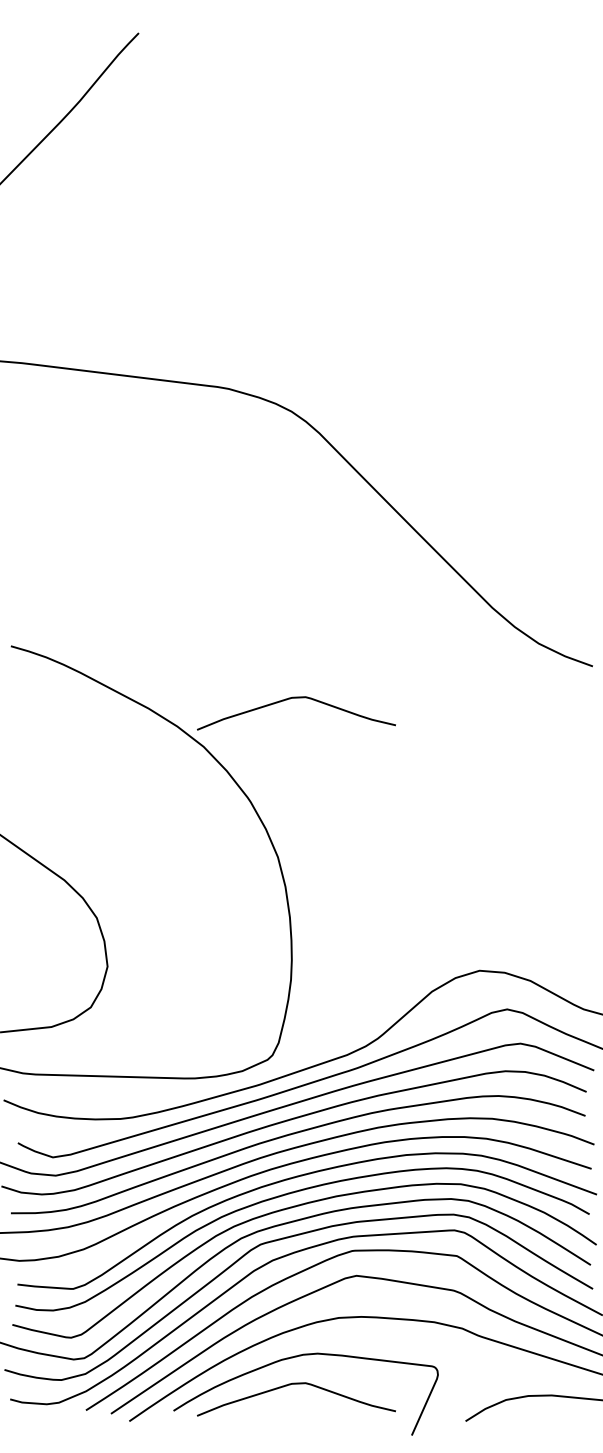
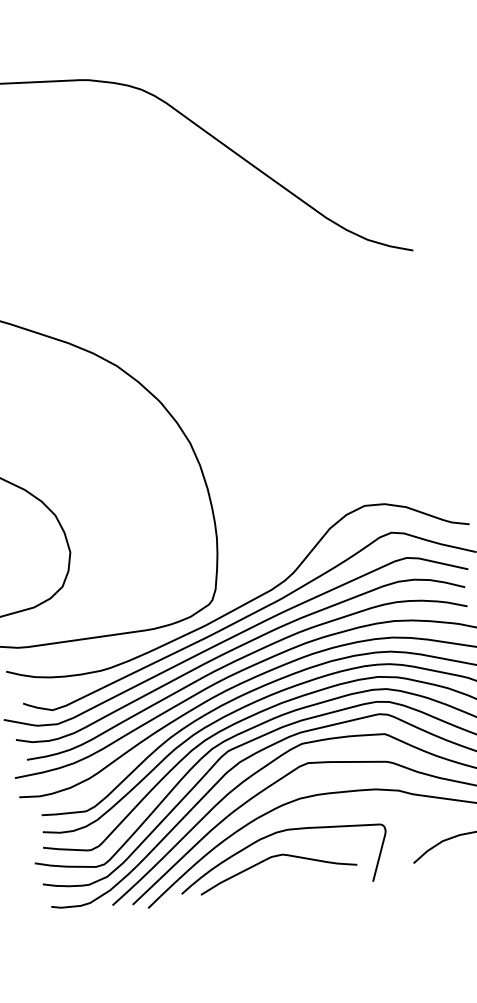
curve: (296, 698) -> (183, 315), removed

